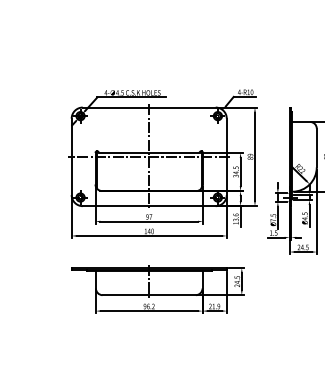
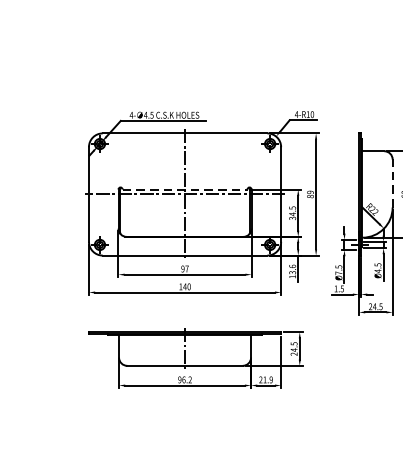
line: (316, 147) -> (392, 182), solid -> dashed
line: (149, 152) -> (185, 189), solid -> dashed

